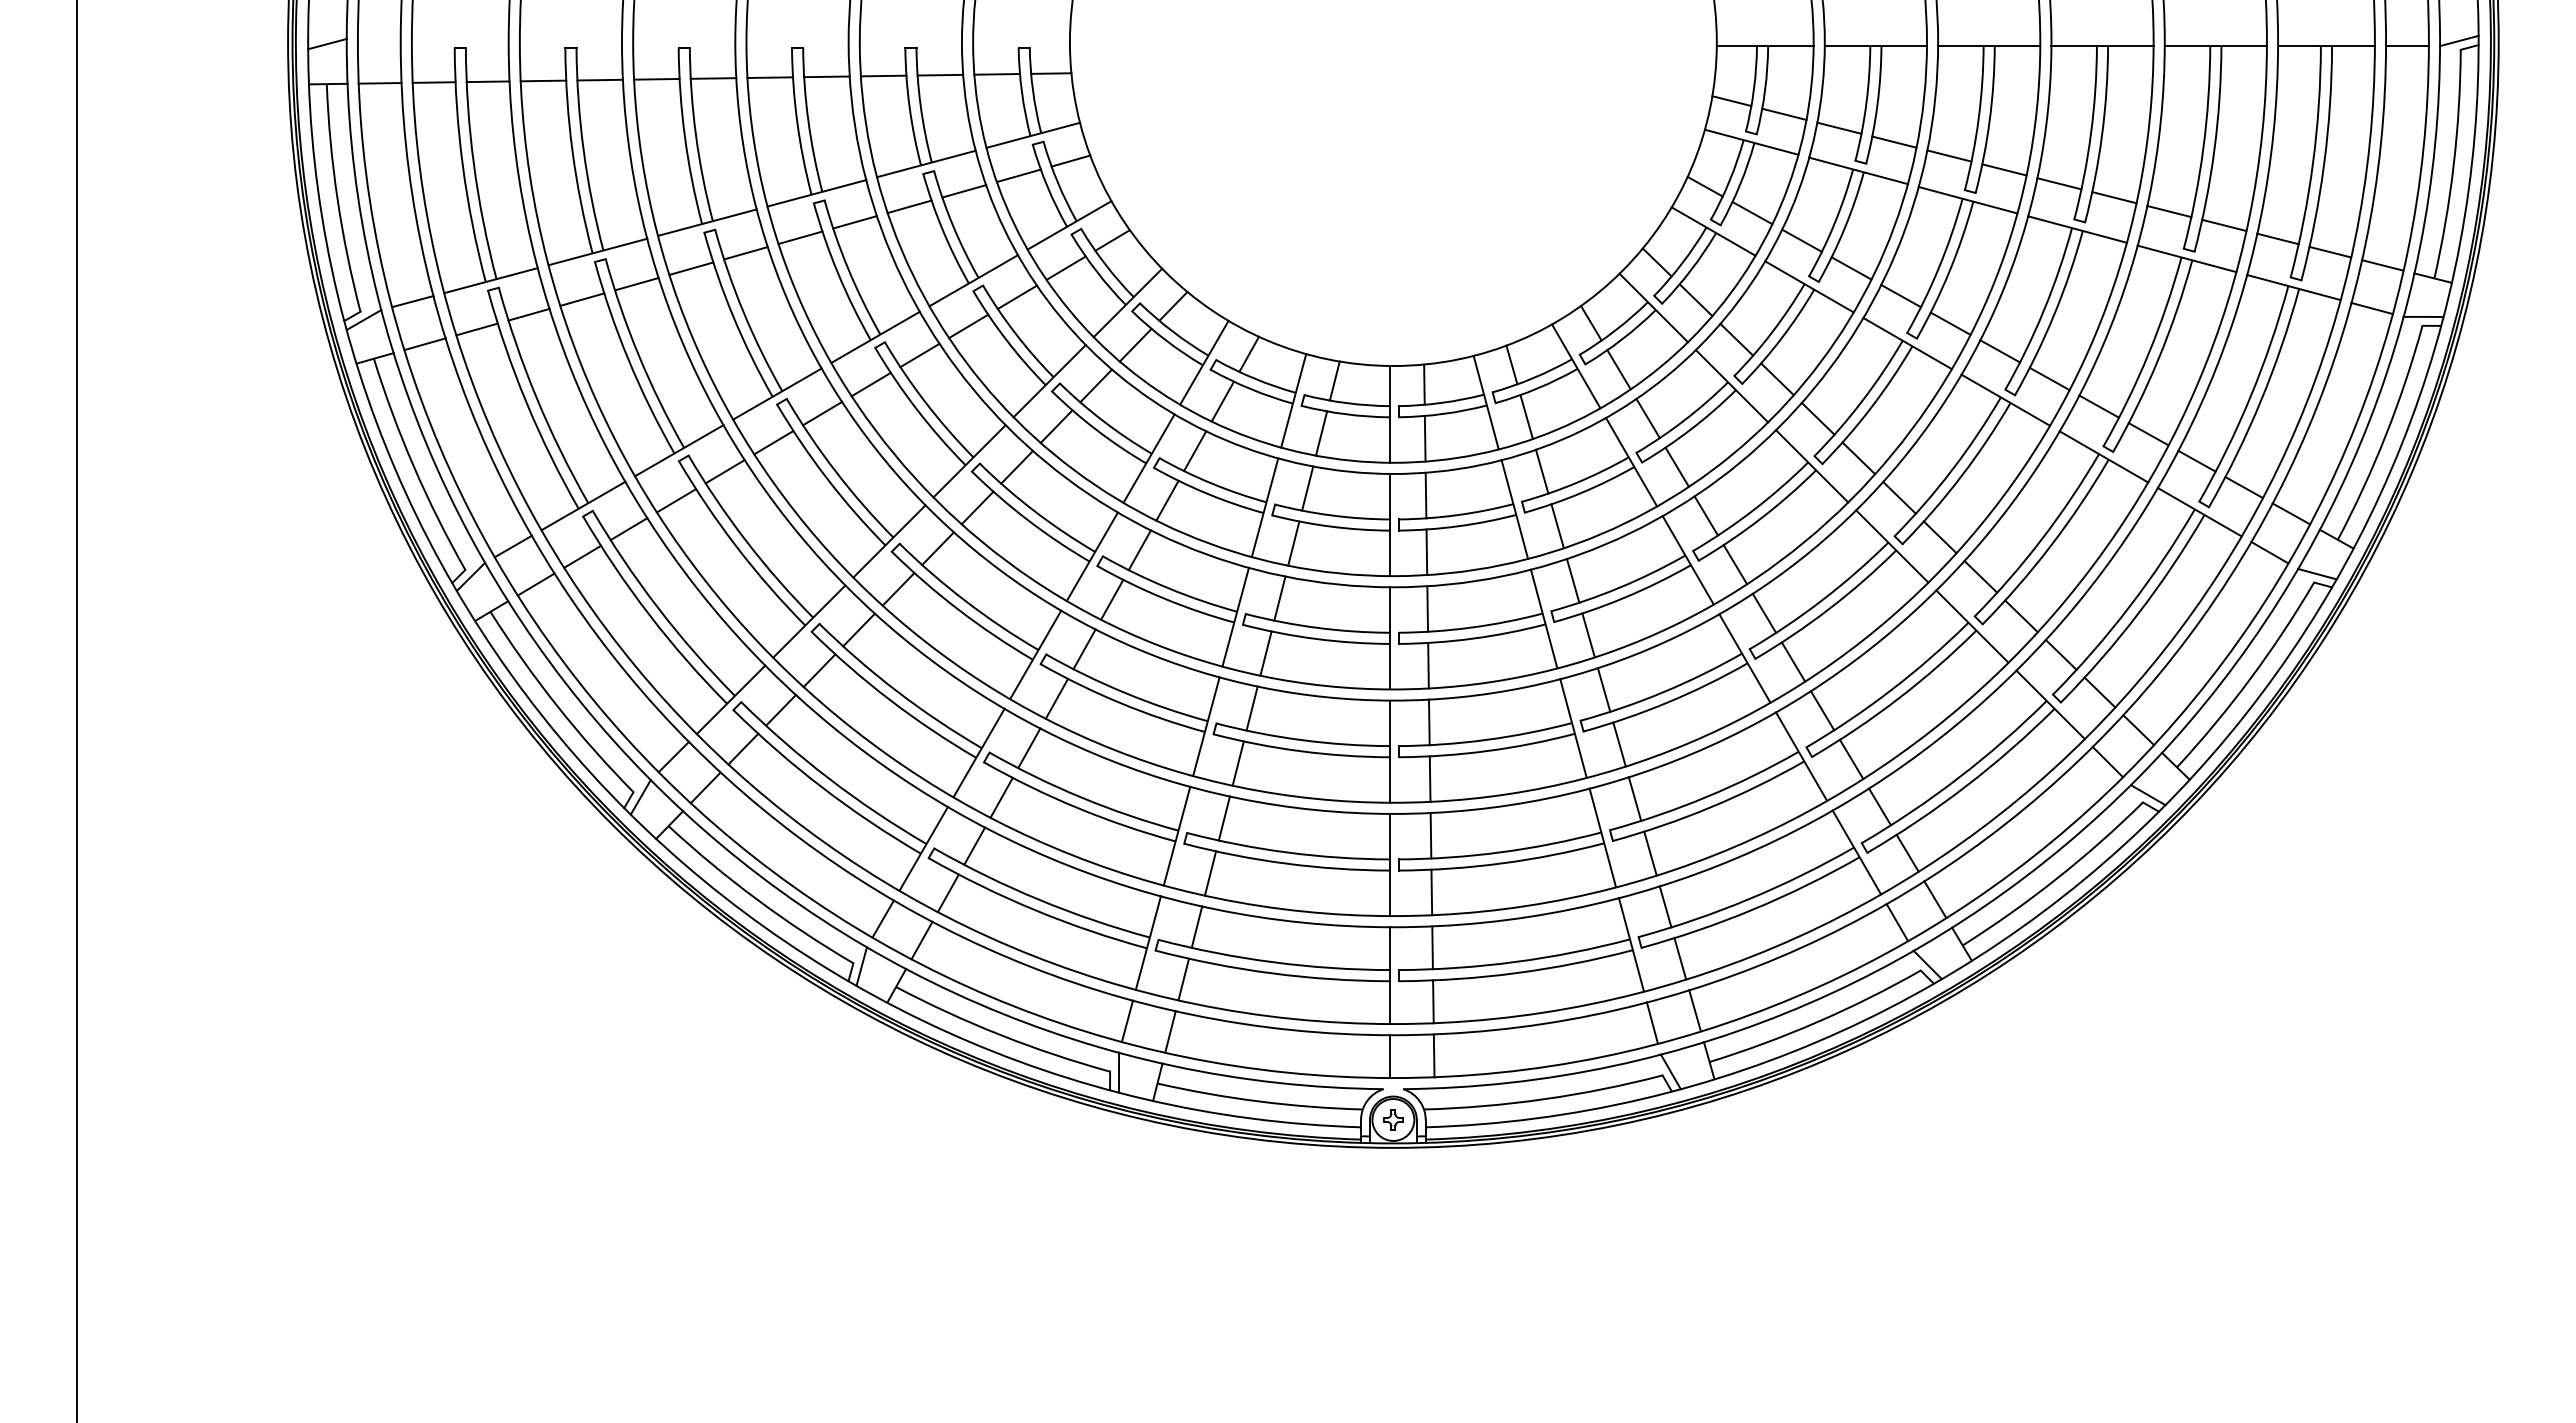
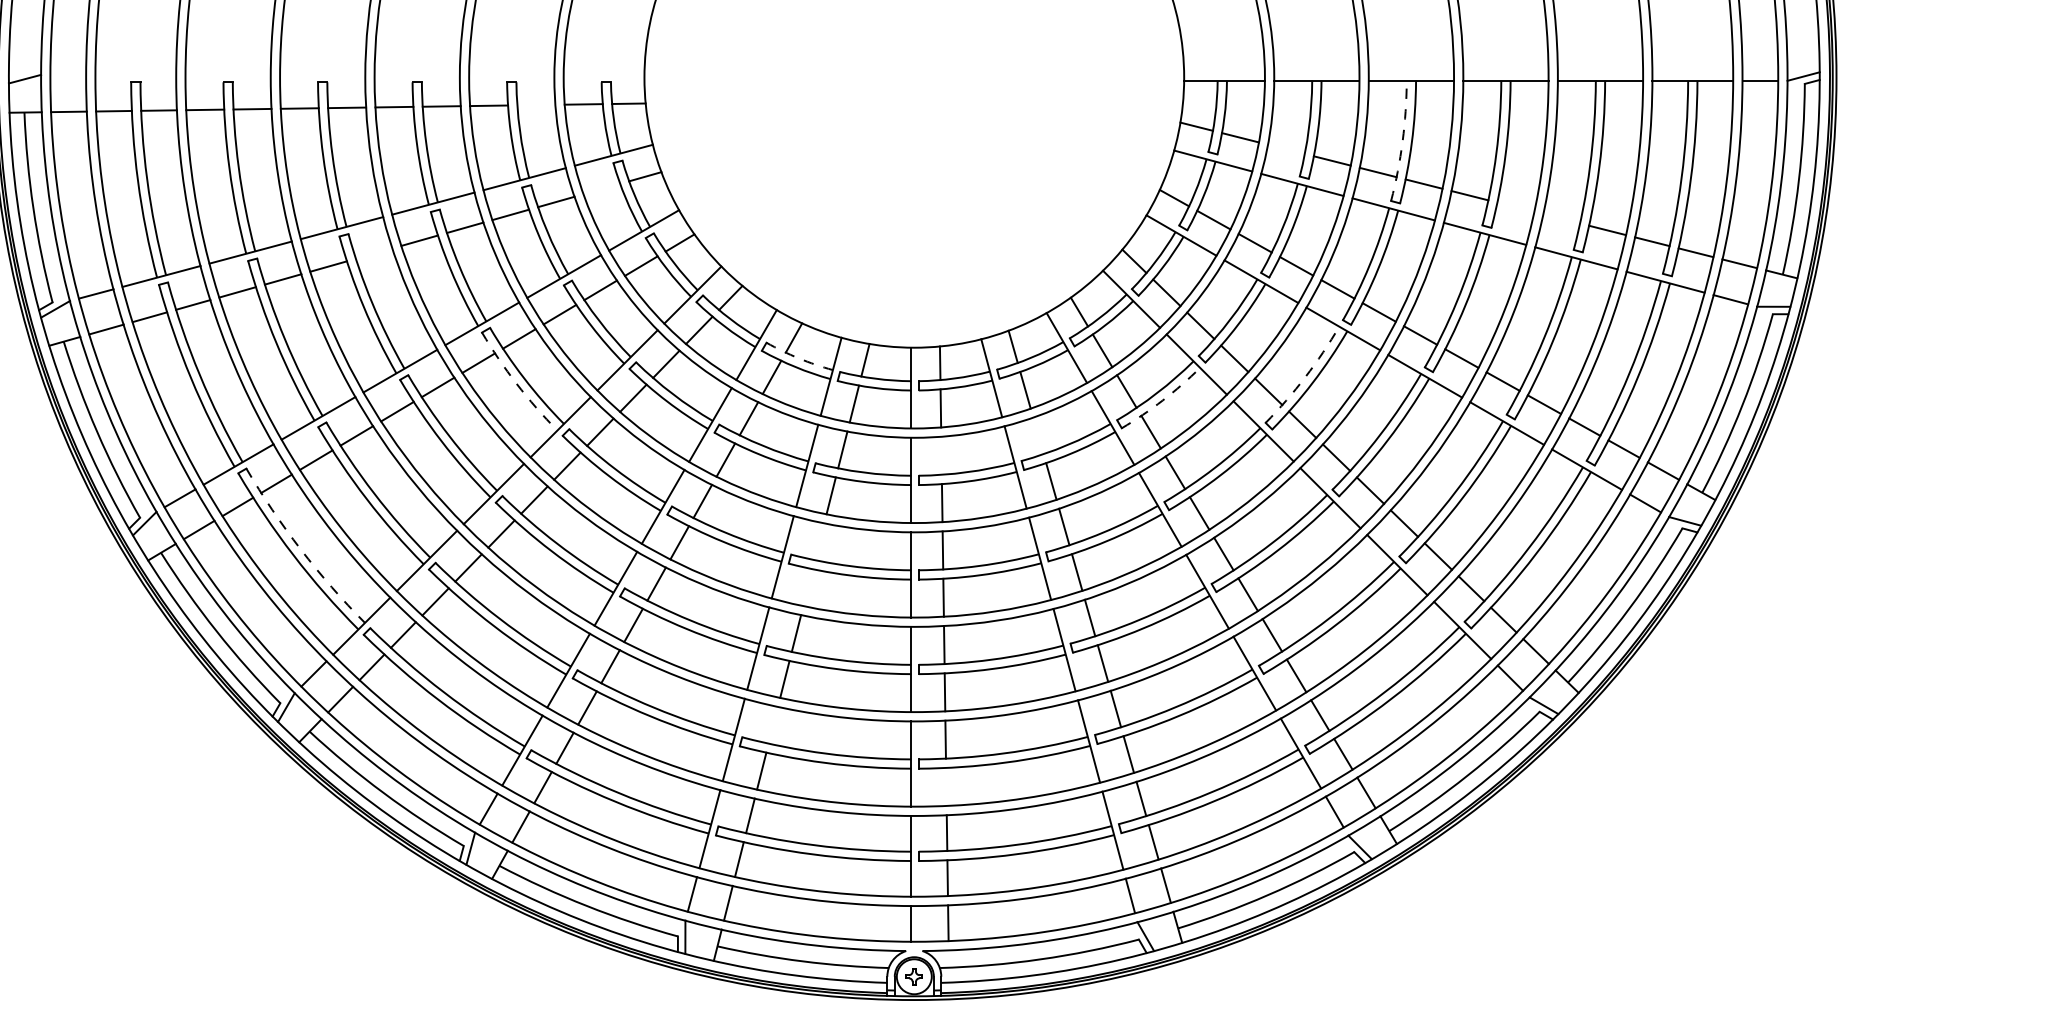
line: (940, 74) -> (536, 104), removed
arc: (1978, 118) -> (1402, 141), solid -> dashed
line: (1839, 127) -> (1286, 148), removed
line: (1018, 175) -> (601, 188), removed
line: (2114, 197) -> (1515, 207), removed
line: (2169, 211) -> (1561, 218), removed
line: (745, 253) -> (373, 253), removed
arc: (1255, 378) -> (799, 358), solid -> dashed
arc: (1862, 401) -> (1305, 377), solid -> dashed
arc: (916, 409) -> (516, 384), solid -> dashed
arc: (1691, 429) -> (1163, 400), solid -> dashed
line: (1541, 471) -> (1037, 435), removed
line: (1425, 495) -> (941, 455), removed
line: (1279, 598) -> (819, 541), removed
arc: (658, 607) -> (301, 549), solid -> dashed
line: (1265, 653) -> (807, 587), removed
line: (1223, 818) -> (772, 725), removed
line: (1431, 892) -> (946, 786), removed

